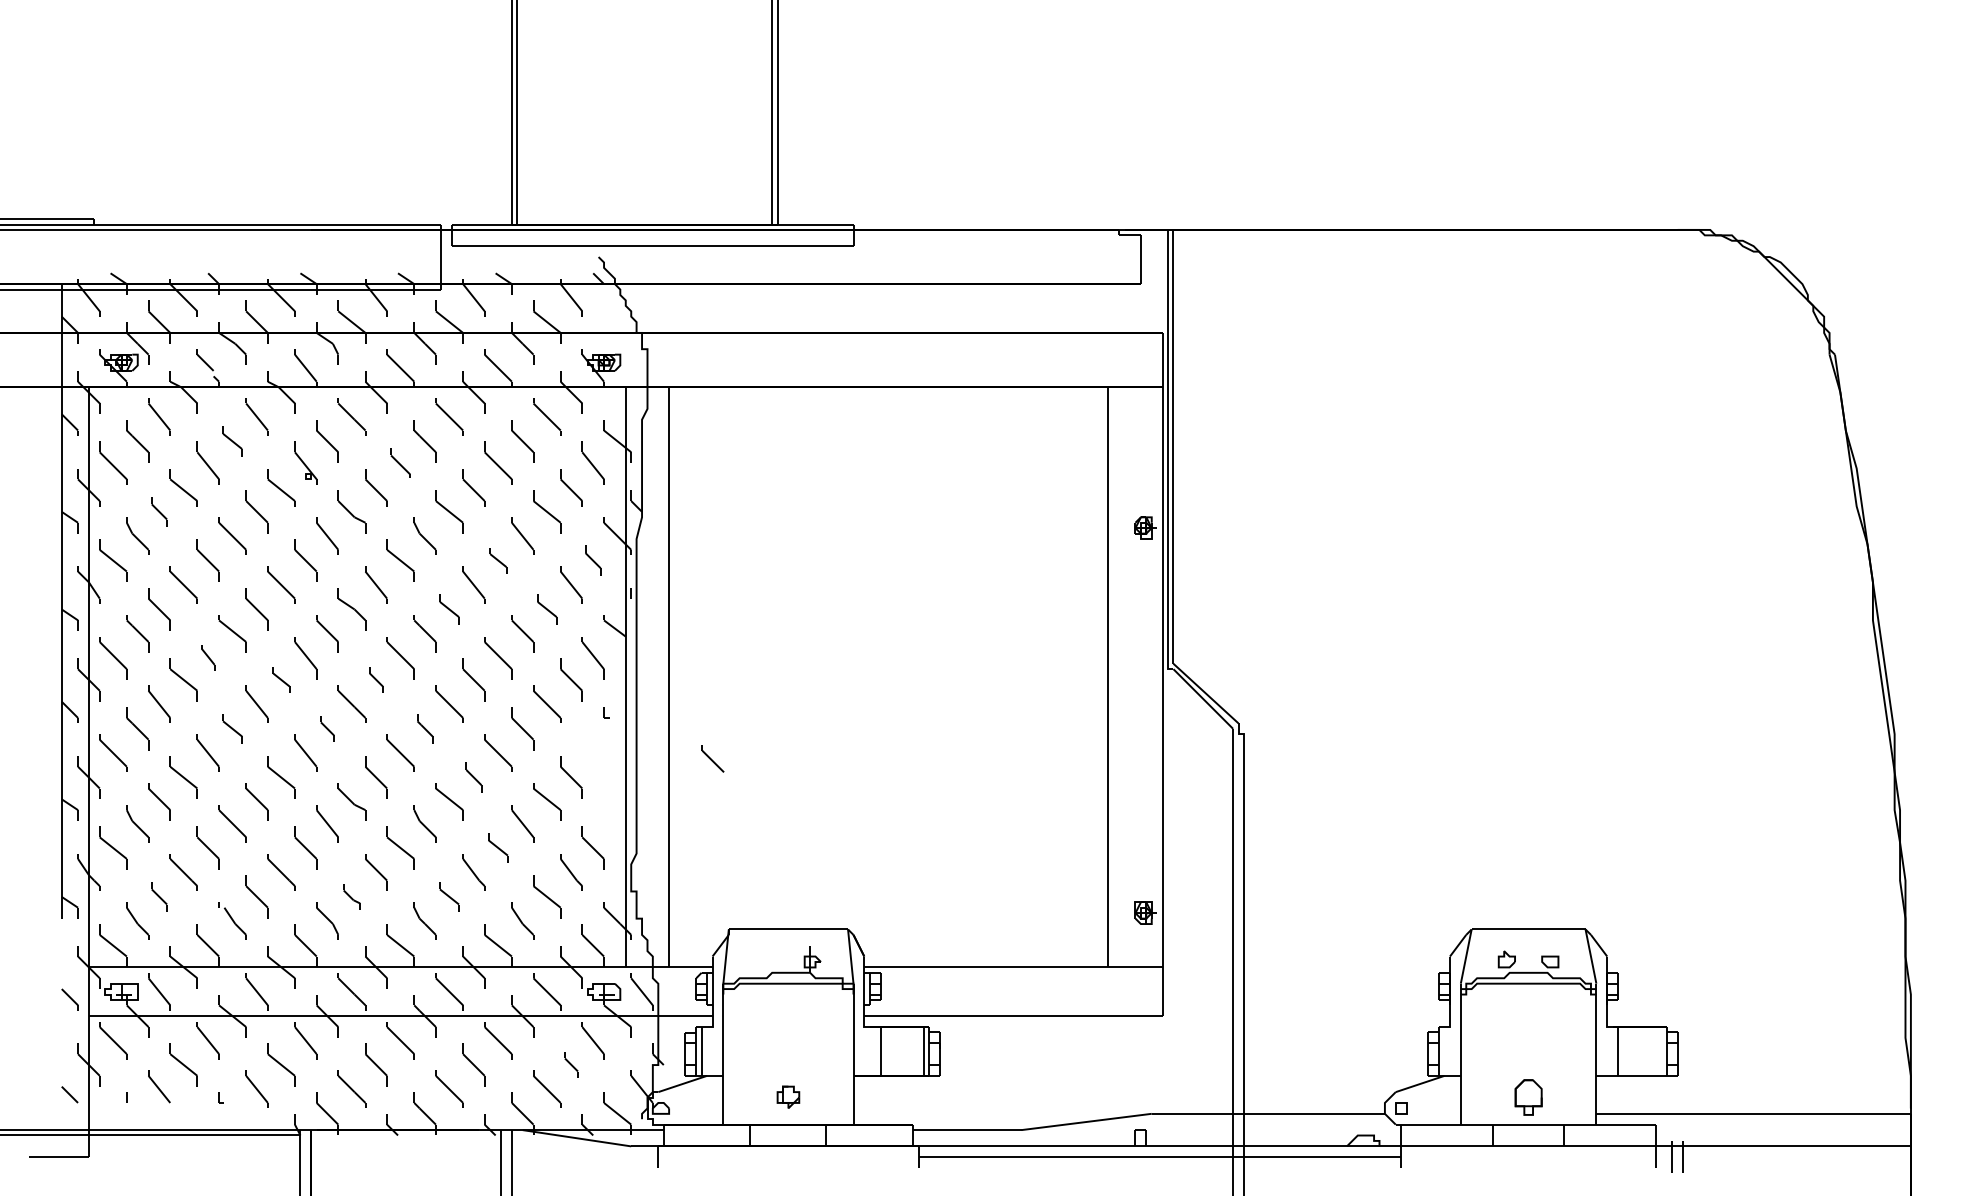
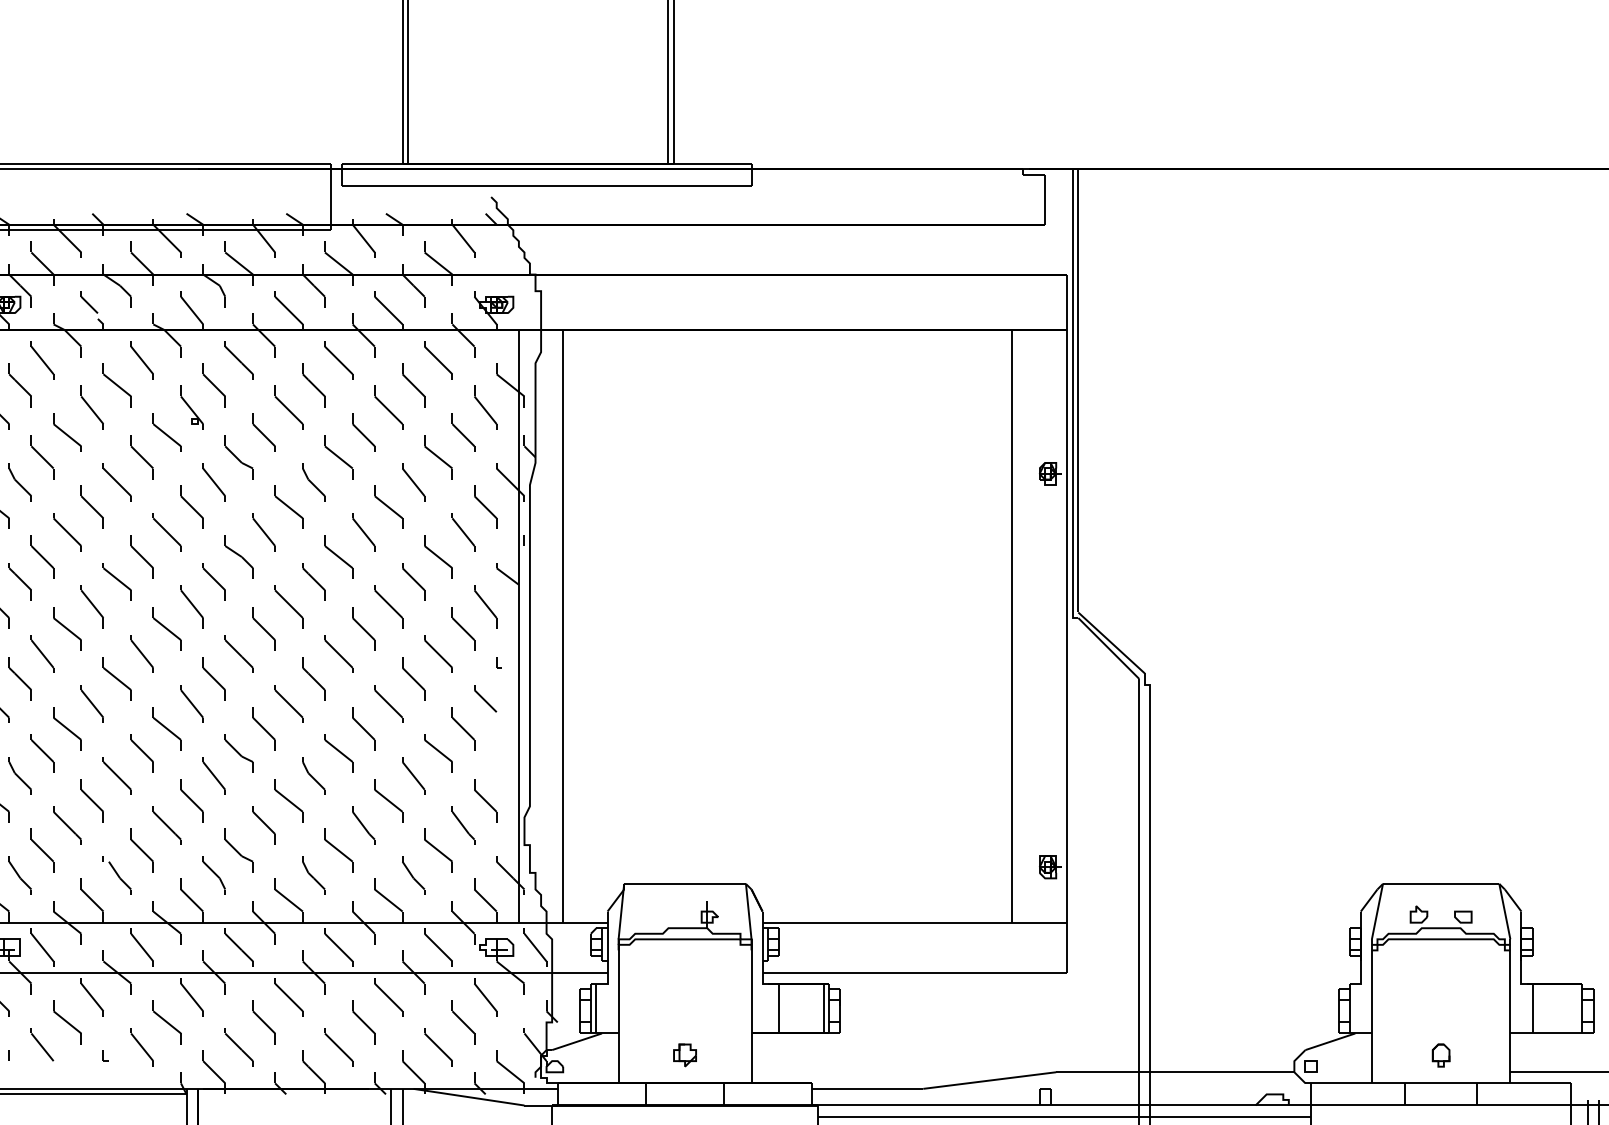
part: (232, 441) -> (117, 385), size x1.43
part: (400, 462) -> (288, 406), size x1.43
part: (159, 511) -> (42, 456), size x1.43
part: (498, 560) -> (388, 507), size x1.67
part: (592, 560) -> (484, 507), size x1.43
part: (449, 609) -> (338, 557), size x1.43
part: (547, 609) -> (438, 557), size x1.43
part: (207, 658) -> (91, 607), size x1.67
part: (281, 679) -> (167, 628), size x1.67
part: (376, 679) -> (264, 628), size x1.67
part: (232, 728) -> (117, 678), size x1.43
part: (327, 728) -> (214, 678), size x1.67
part: (424, 728) -> (313, 678), size x1.43
part: (712, 758) -> (484, 698), moved
part: (473, 777) -> (363, 728), size x1.43
part: (498, 847) -> (388, 800), size x1.43
part: (159, 896) -> (42, 850), size x1.43
part: (351, 896) -> (238, 850), size x1.67
part: (449, 896) -> (338, 850), size x1.43
part: (571, 1064) -> (463, 1021), size x1.67
part: (1528, 1097) -> (1441, 1055), size x0.62

